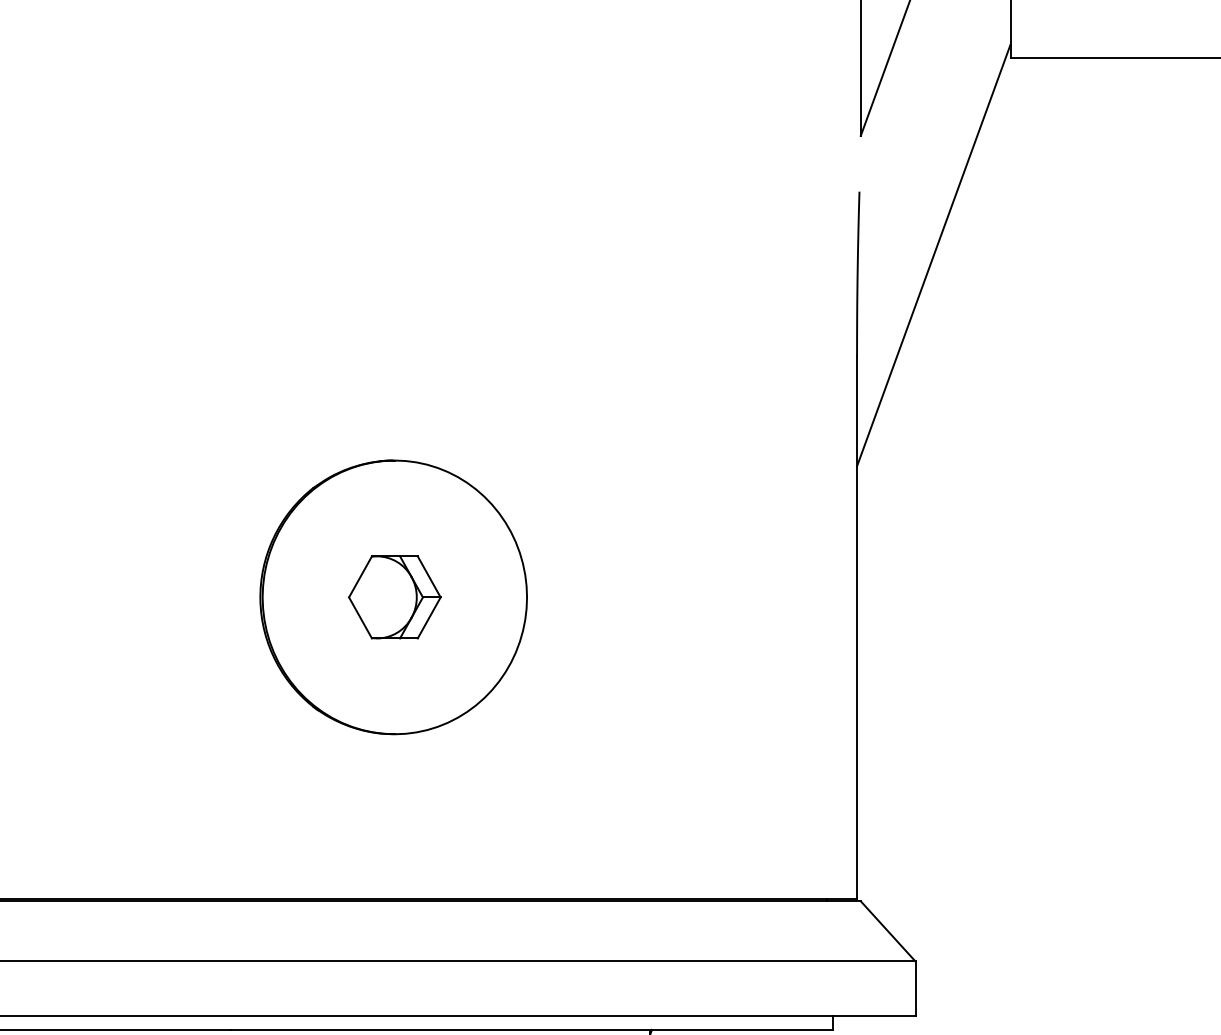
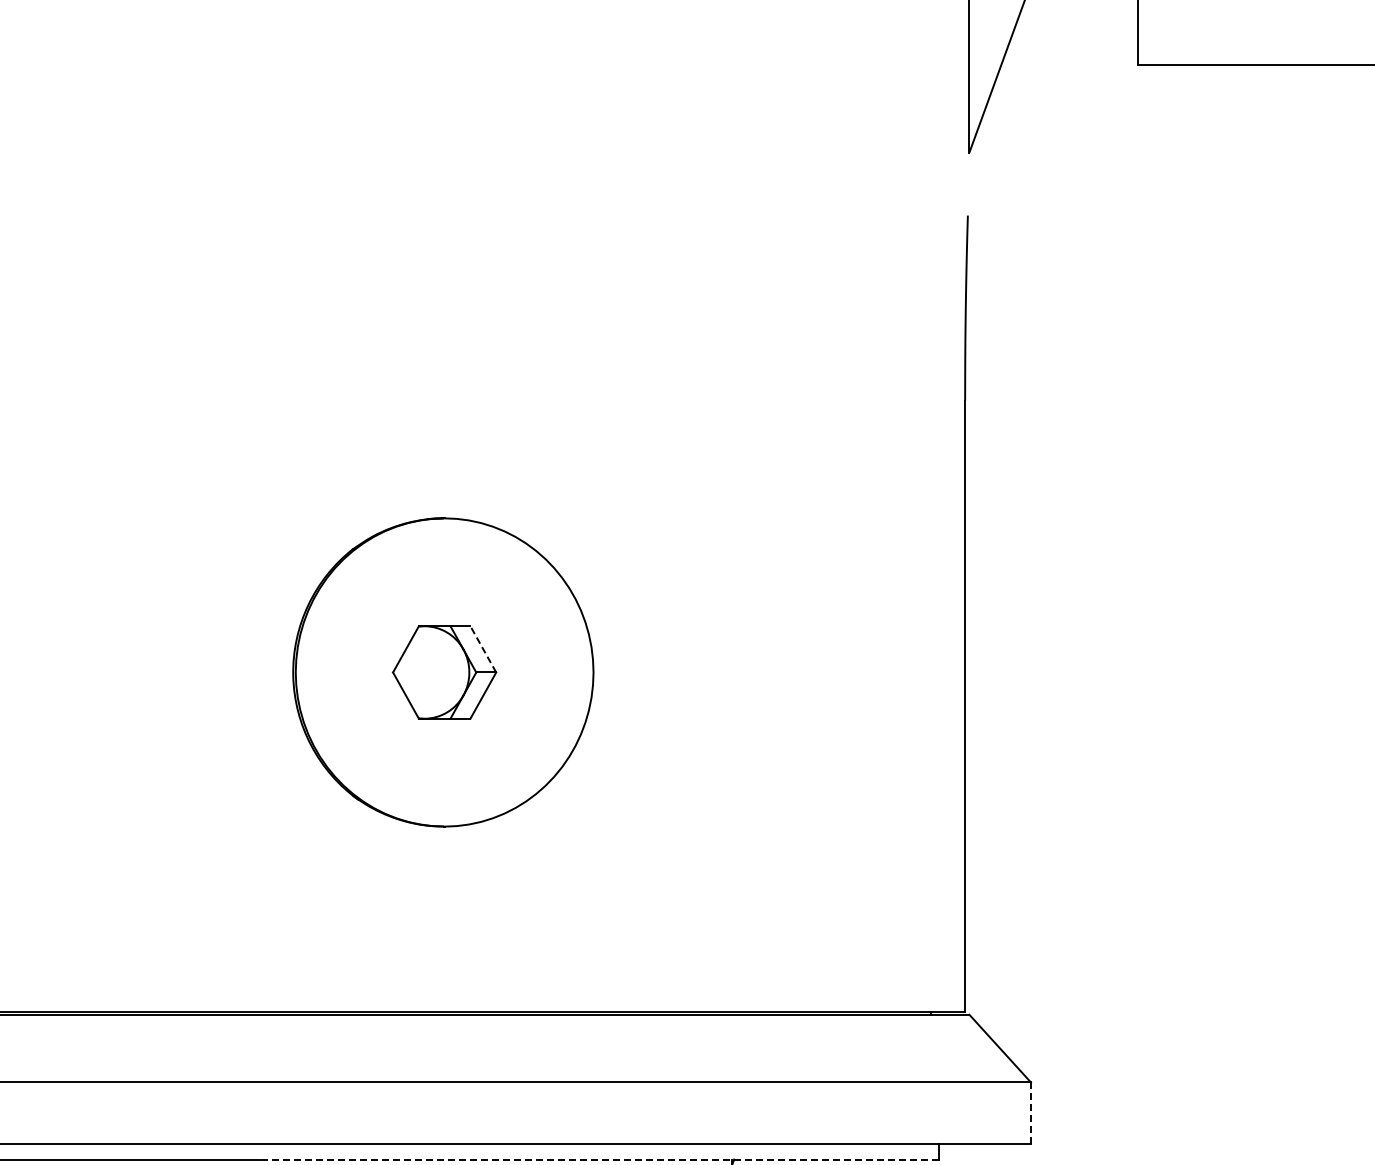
line: (933, 254) -> (1051, 286), removed
line: (429, 576) -> (483, 648), solid -> dashed
line: (915, 989) -> (1030, 1113), solid -> dashed
line: (531, 1029) -> (598, 1159), solid -> dashed

